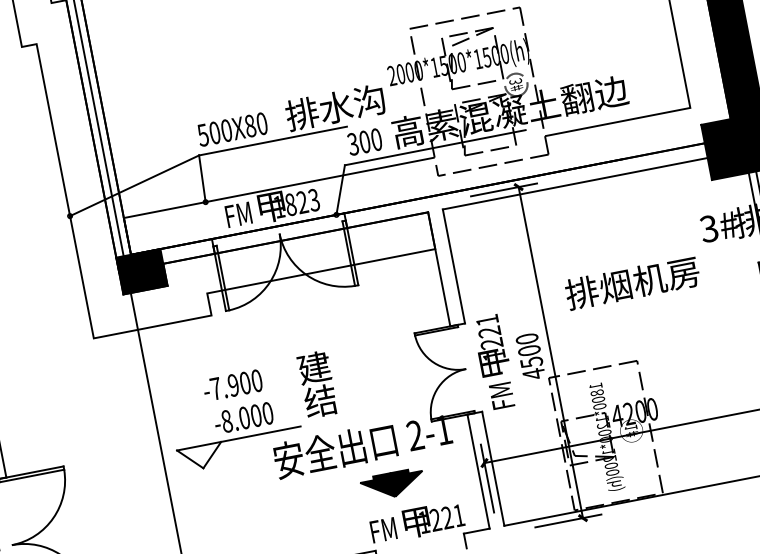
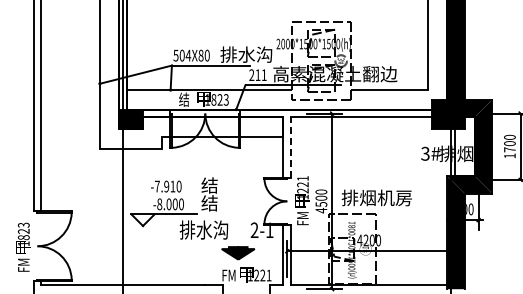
text: (226, 130) -> (188, 55), 500X80 -> 504X80
text: (363, 142) -> (257, 75), 300 -> 211
text: (237, 214) -> (185, 99), FM -> 结
line: (454, 265) -> (291, 147), solid -> dashed
text: (631, 282) -> (376, 197), moved
text: (313, 367) -> (209, 185), 建 -> 结
text: (244, 383) -> (172, 186), -7.900 -> -7.910
text: (333, 449) -> (211, 229), 安全出口 -> 排水沟

